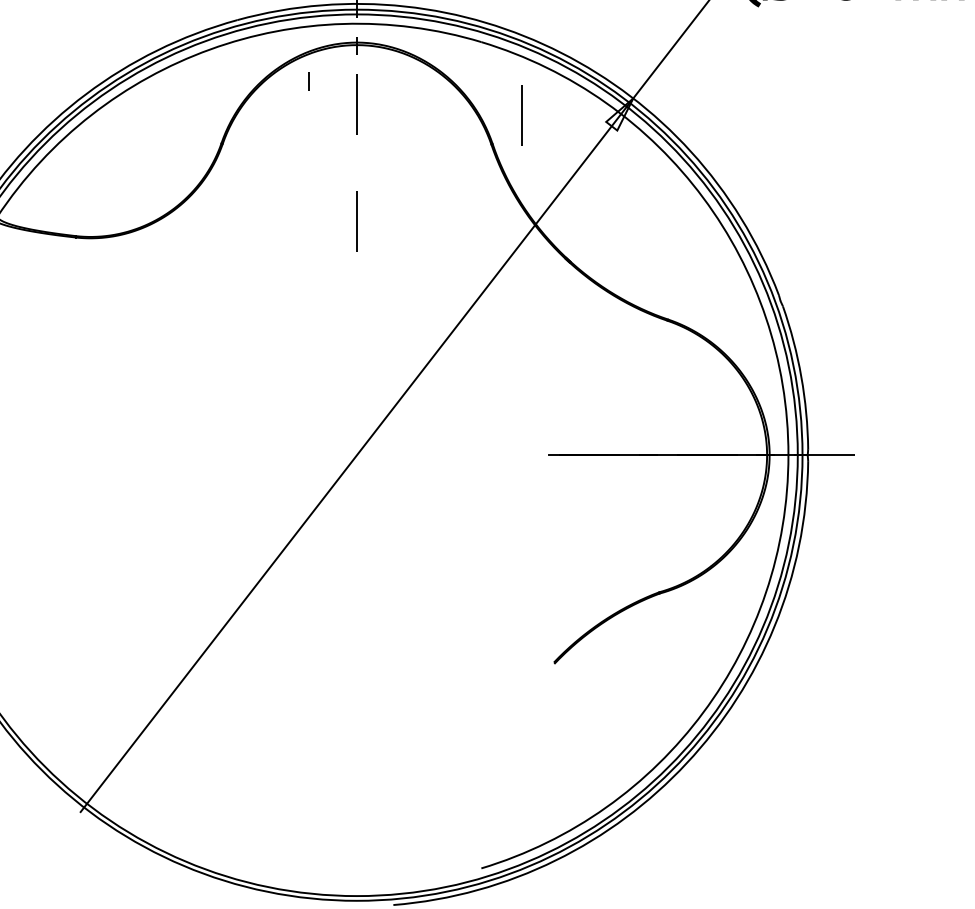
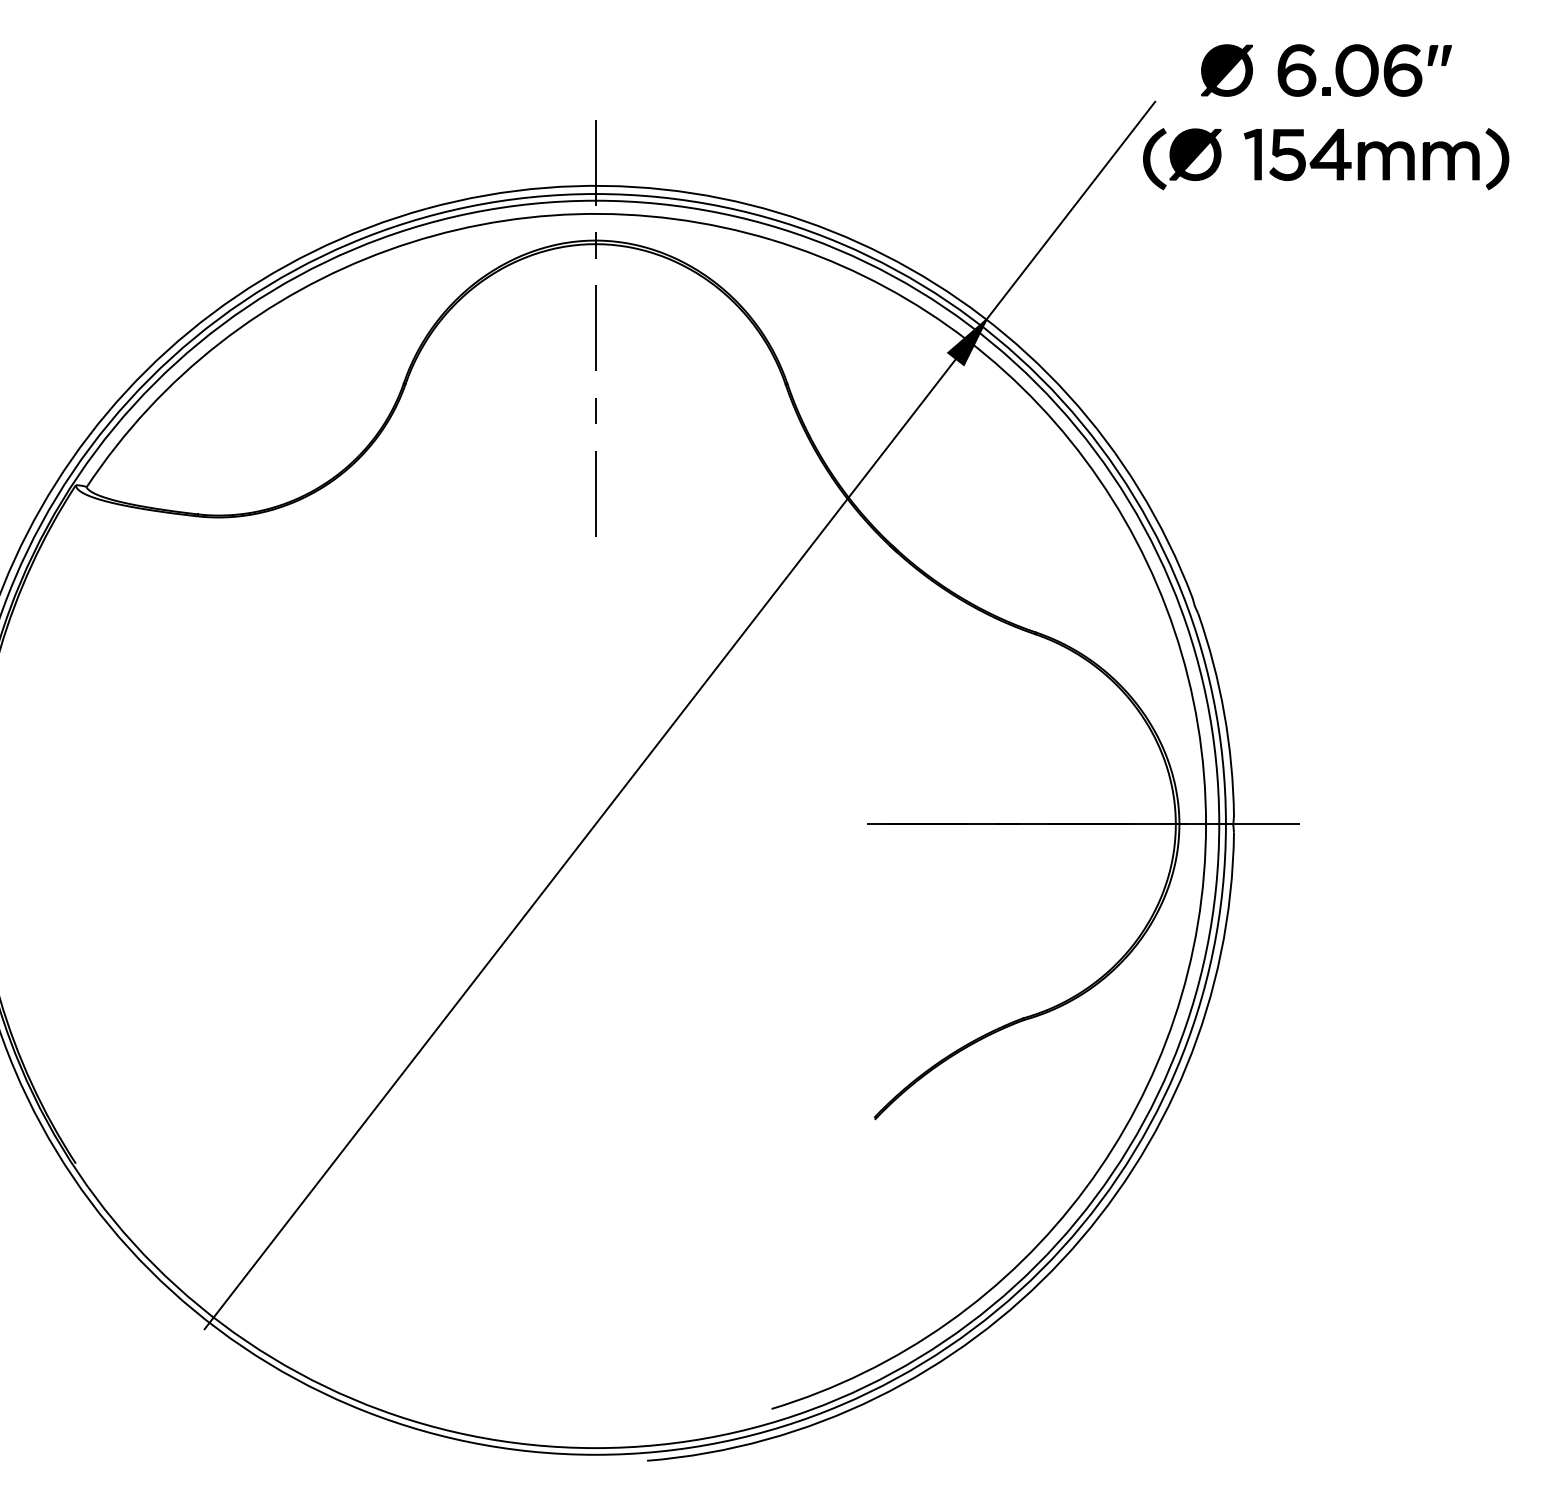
line: (308, 81) -> (595, 410), moved
fill: (619, 114) -> (967, 342), added
line: (522, 115) -> (829, 343), removed

